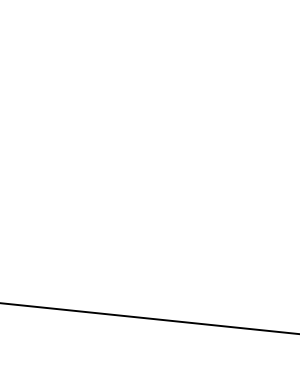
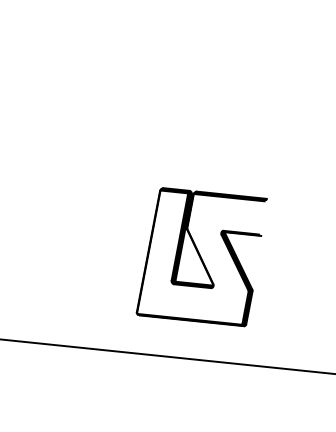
part: (180, 229) -> (202, 256), added

